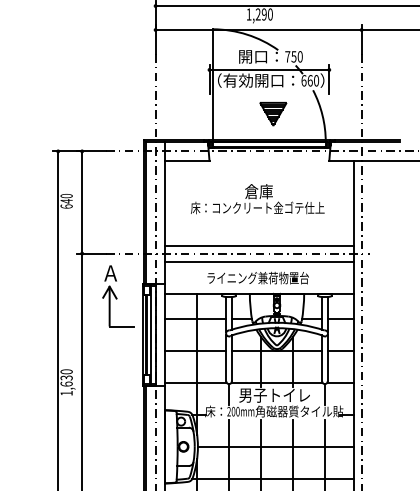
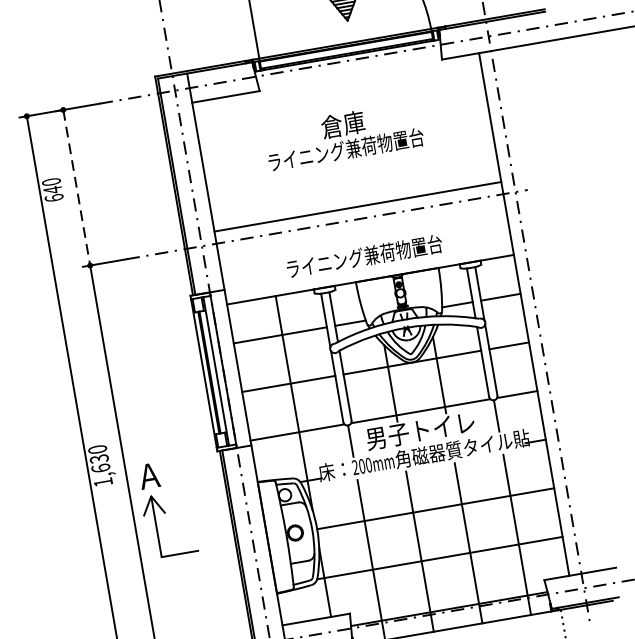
line: (82, 203) -> (77, 189), solid -> dashed
text: (257, 207) -> (344, 149), 床：コンクリート金ゴテ仕上 -> ライニング兼荷物置台
line: (259, 261) -> (362, 230), removed
part: (118, 296) -> (167, 509), moved

